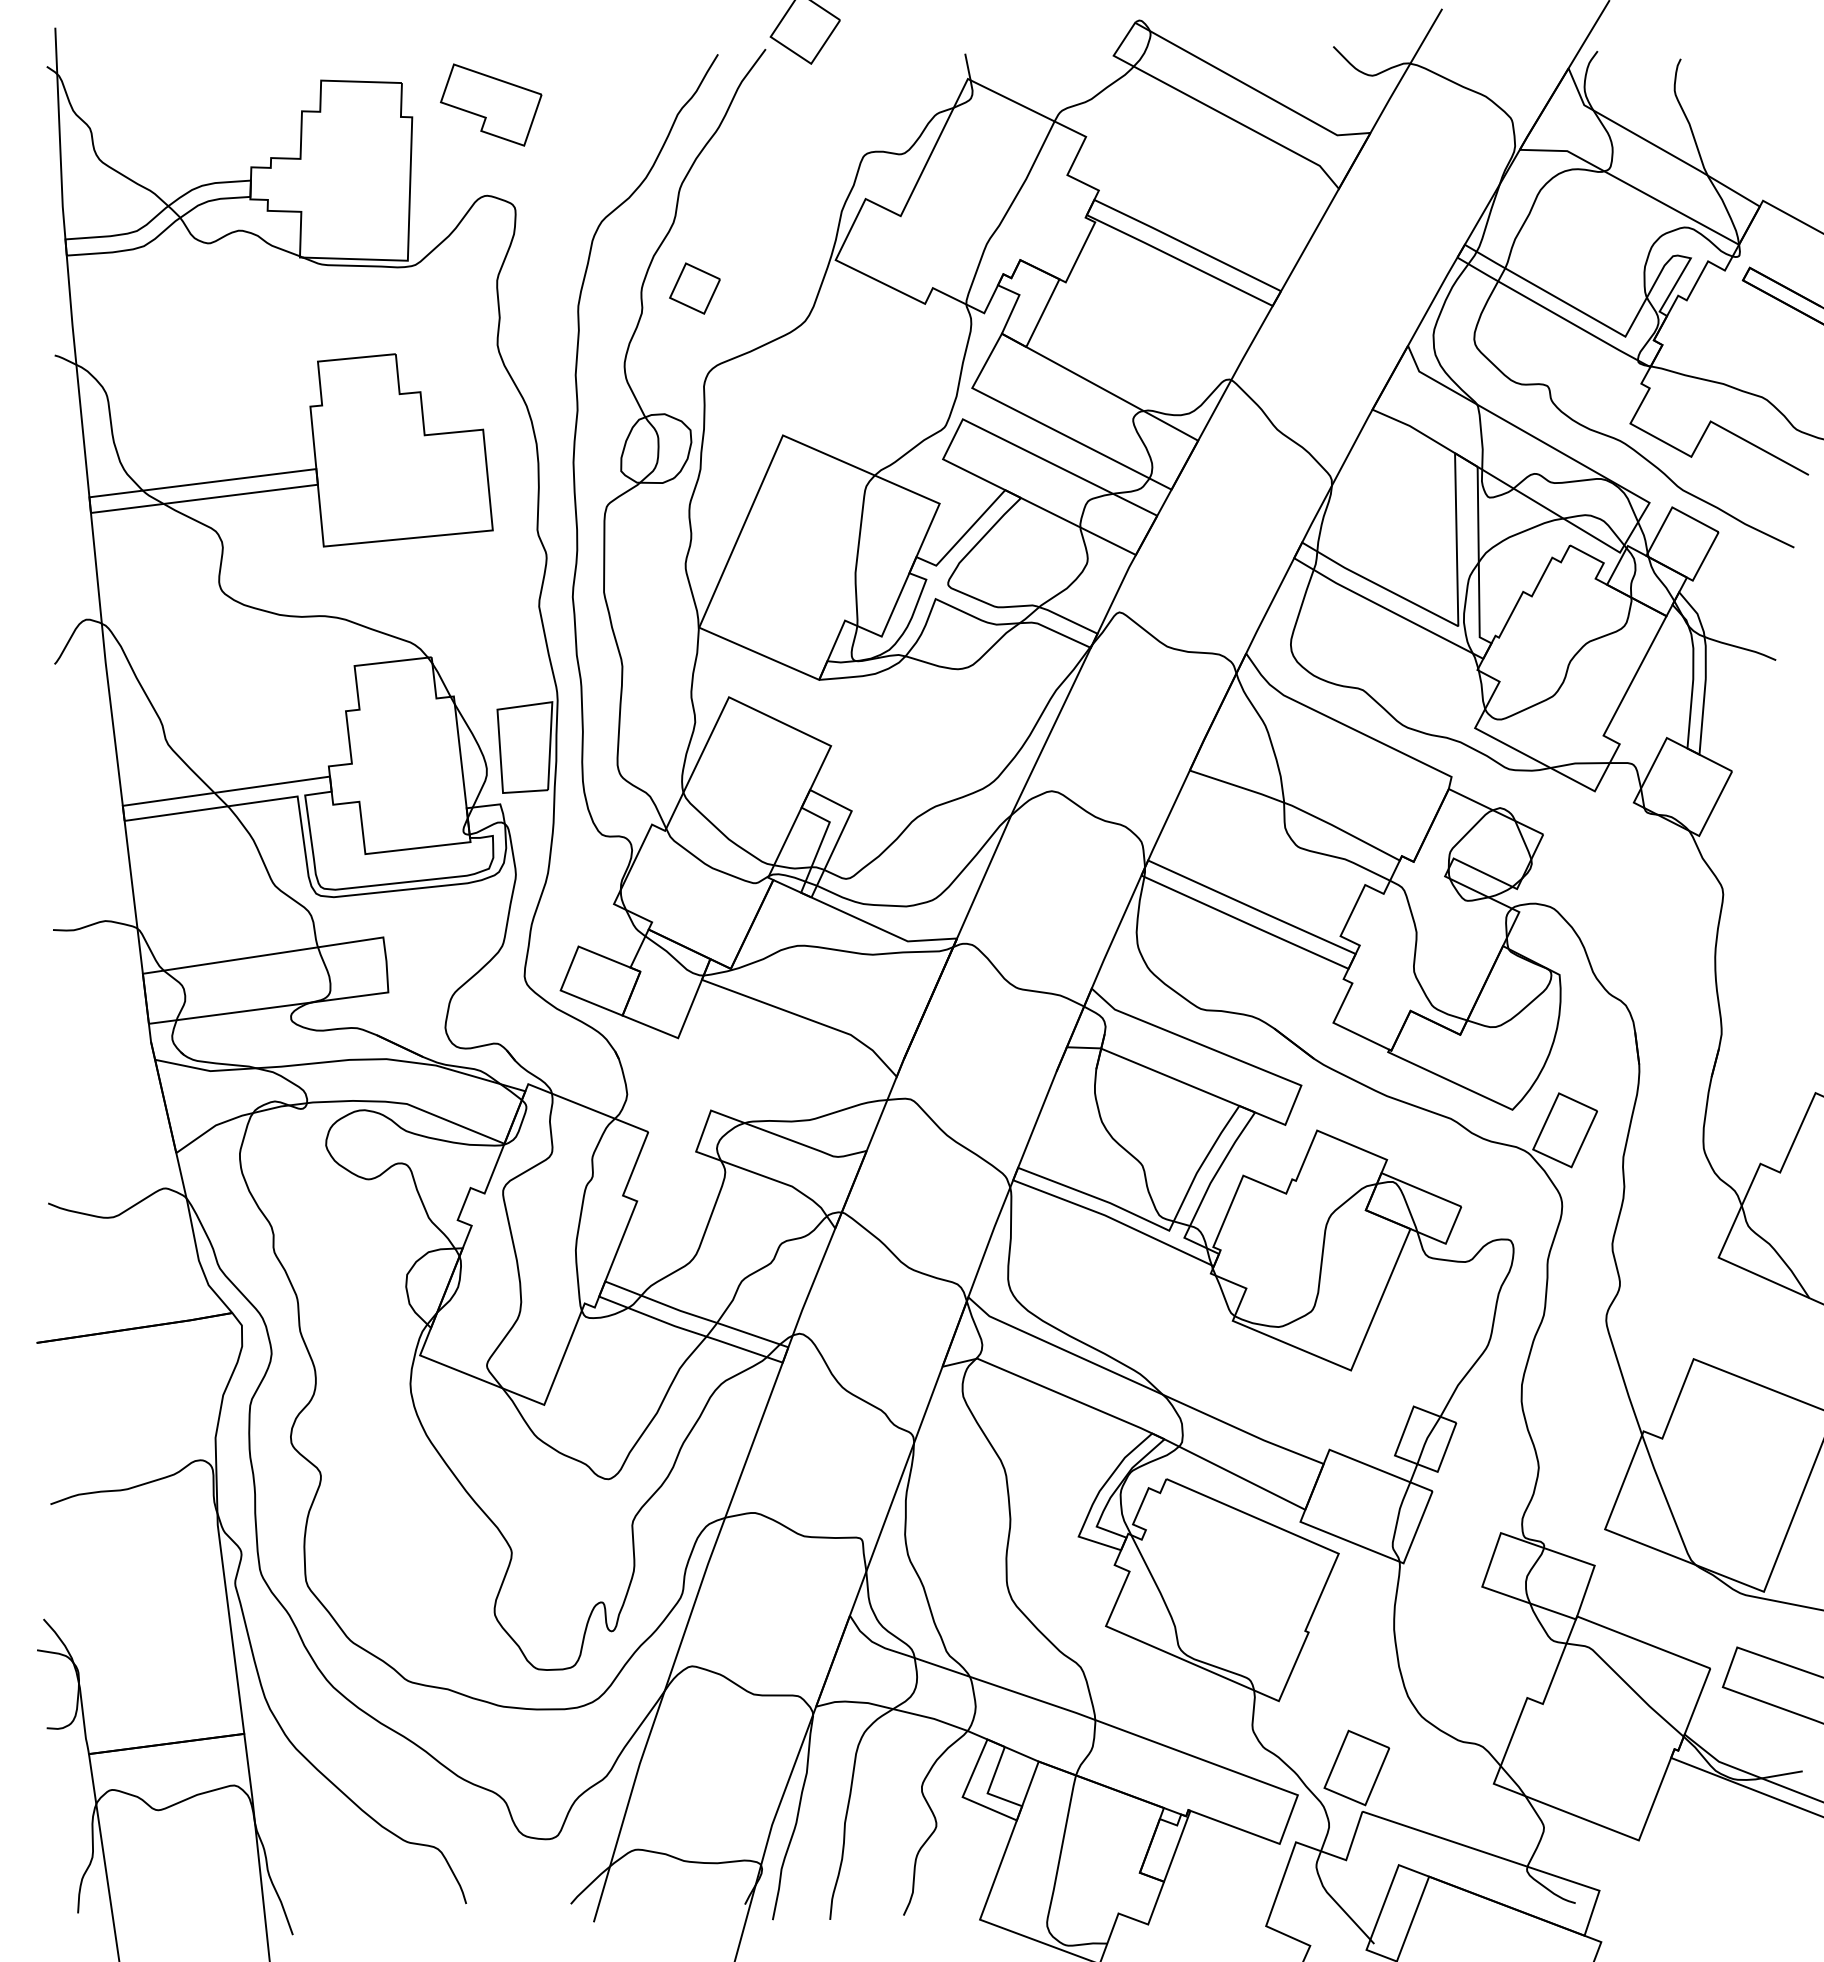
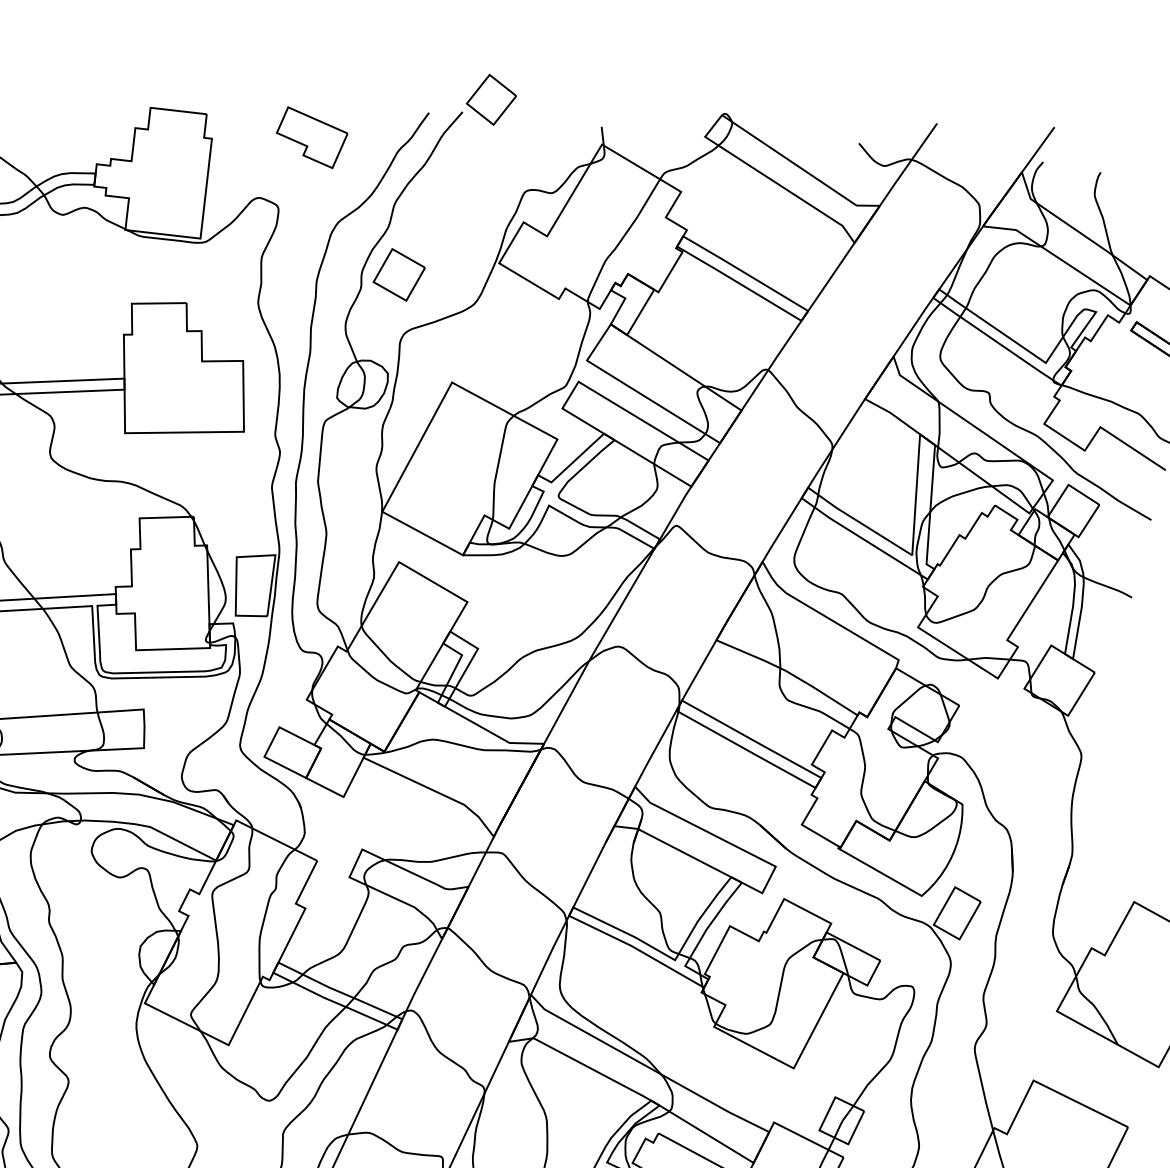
part: (491, 104) -> (312, 137), moved
part: (694, 288) -> (398, 274), size x1.43

